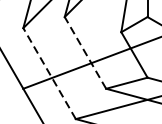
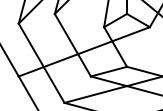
line: (85, 52) -> (72, 44), dashed -> solid
line: (49, 73) -> (41, 63), dashed -> solid

